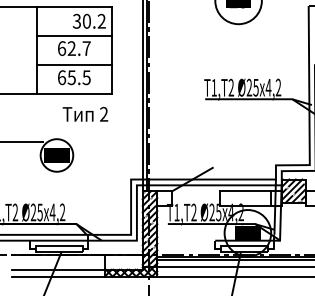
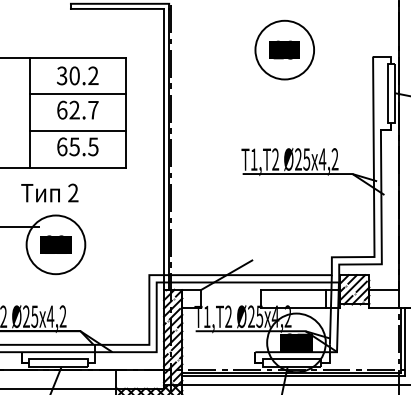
text: (89, 21) -> (77, 75), moved
text: (85, 113) -> (49, 192), moved
circle: (56, 155) -> (55, 244), size x1.43

